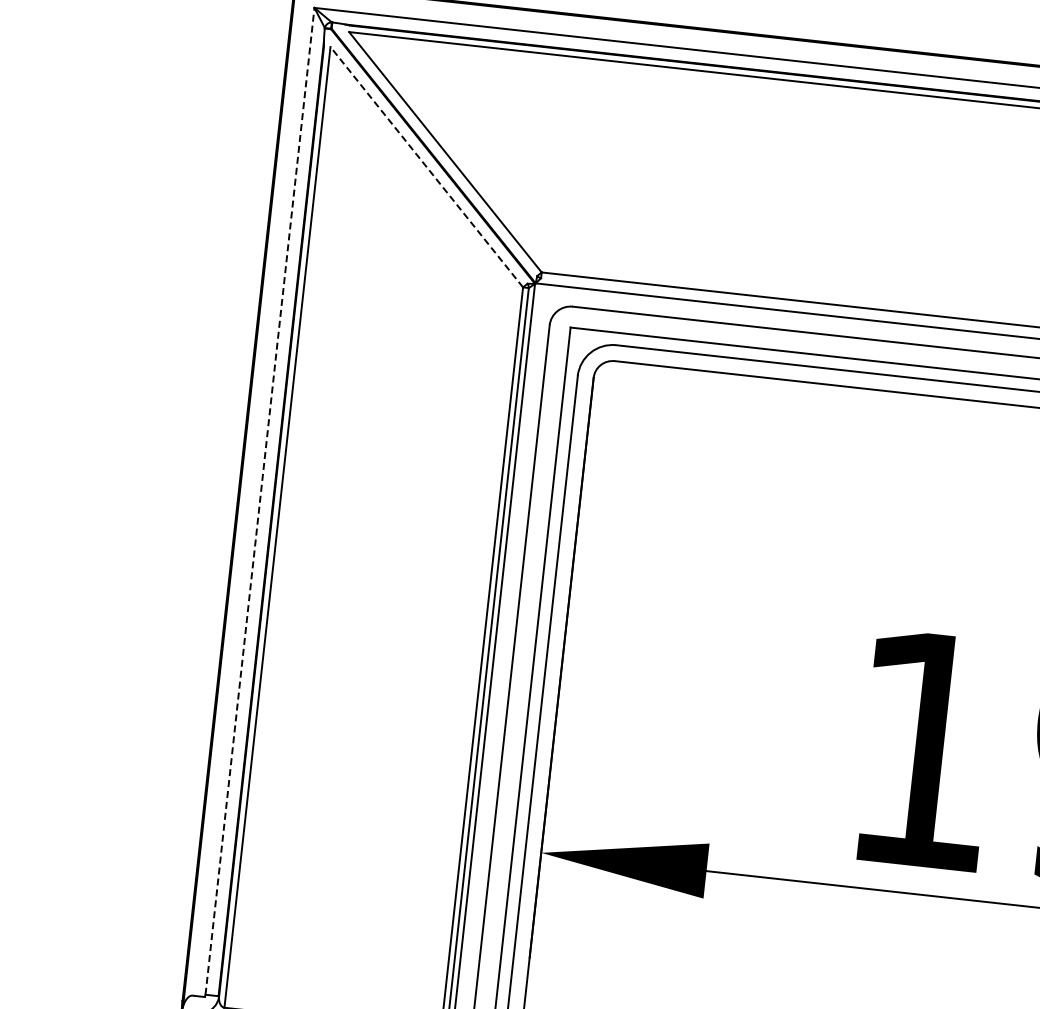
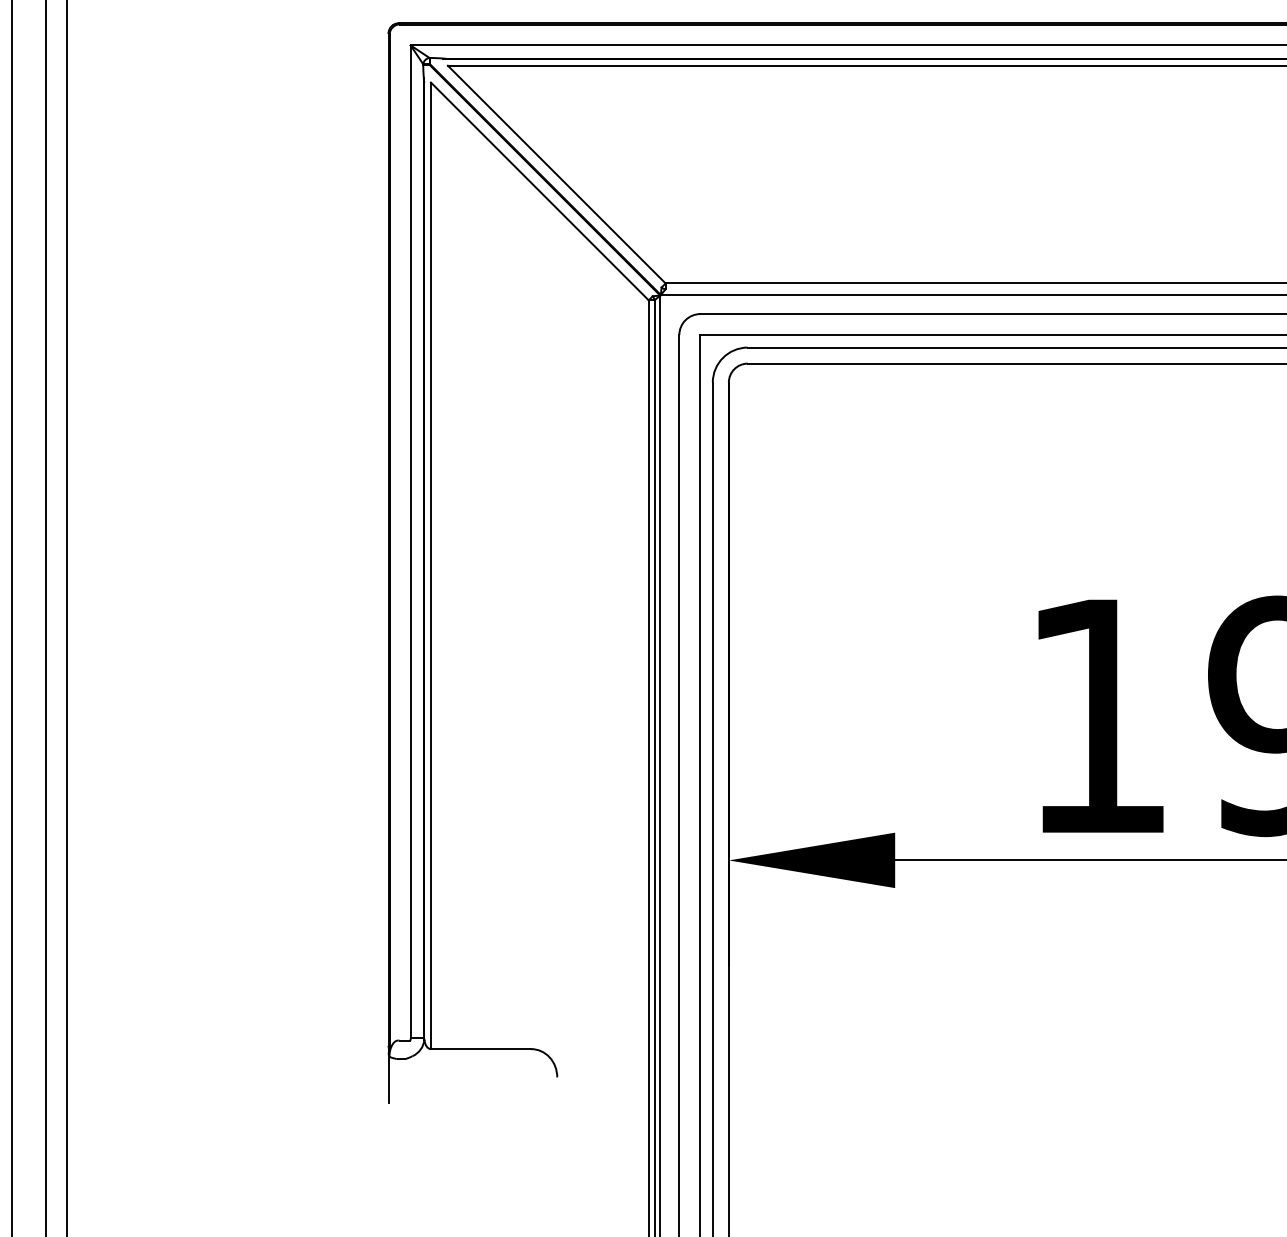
line: (426, 167) -> (539, 191), dashed -> solid
line: (259, 500) -> (410, 541), dashed -> solid

